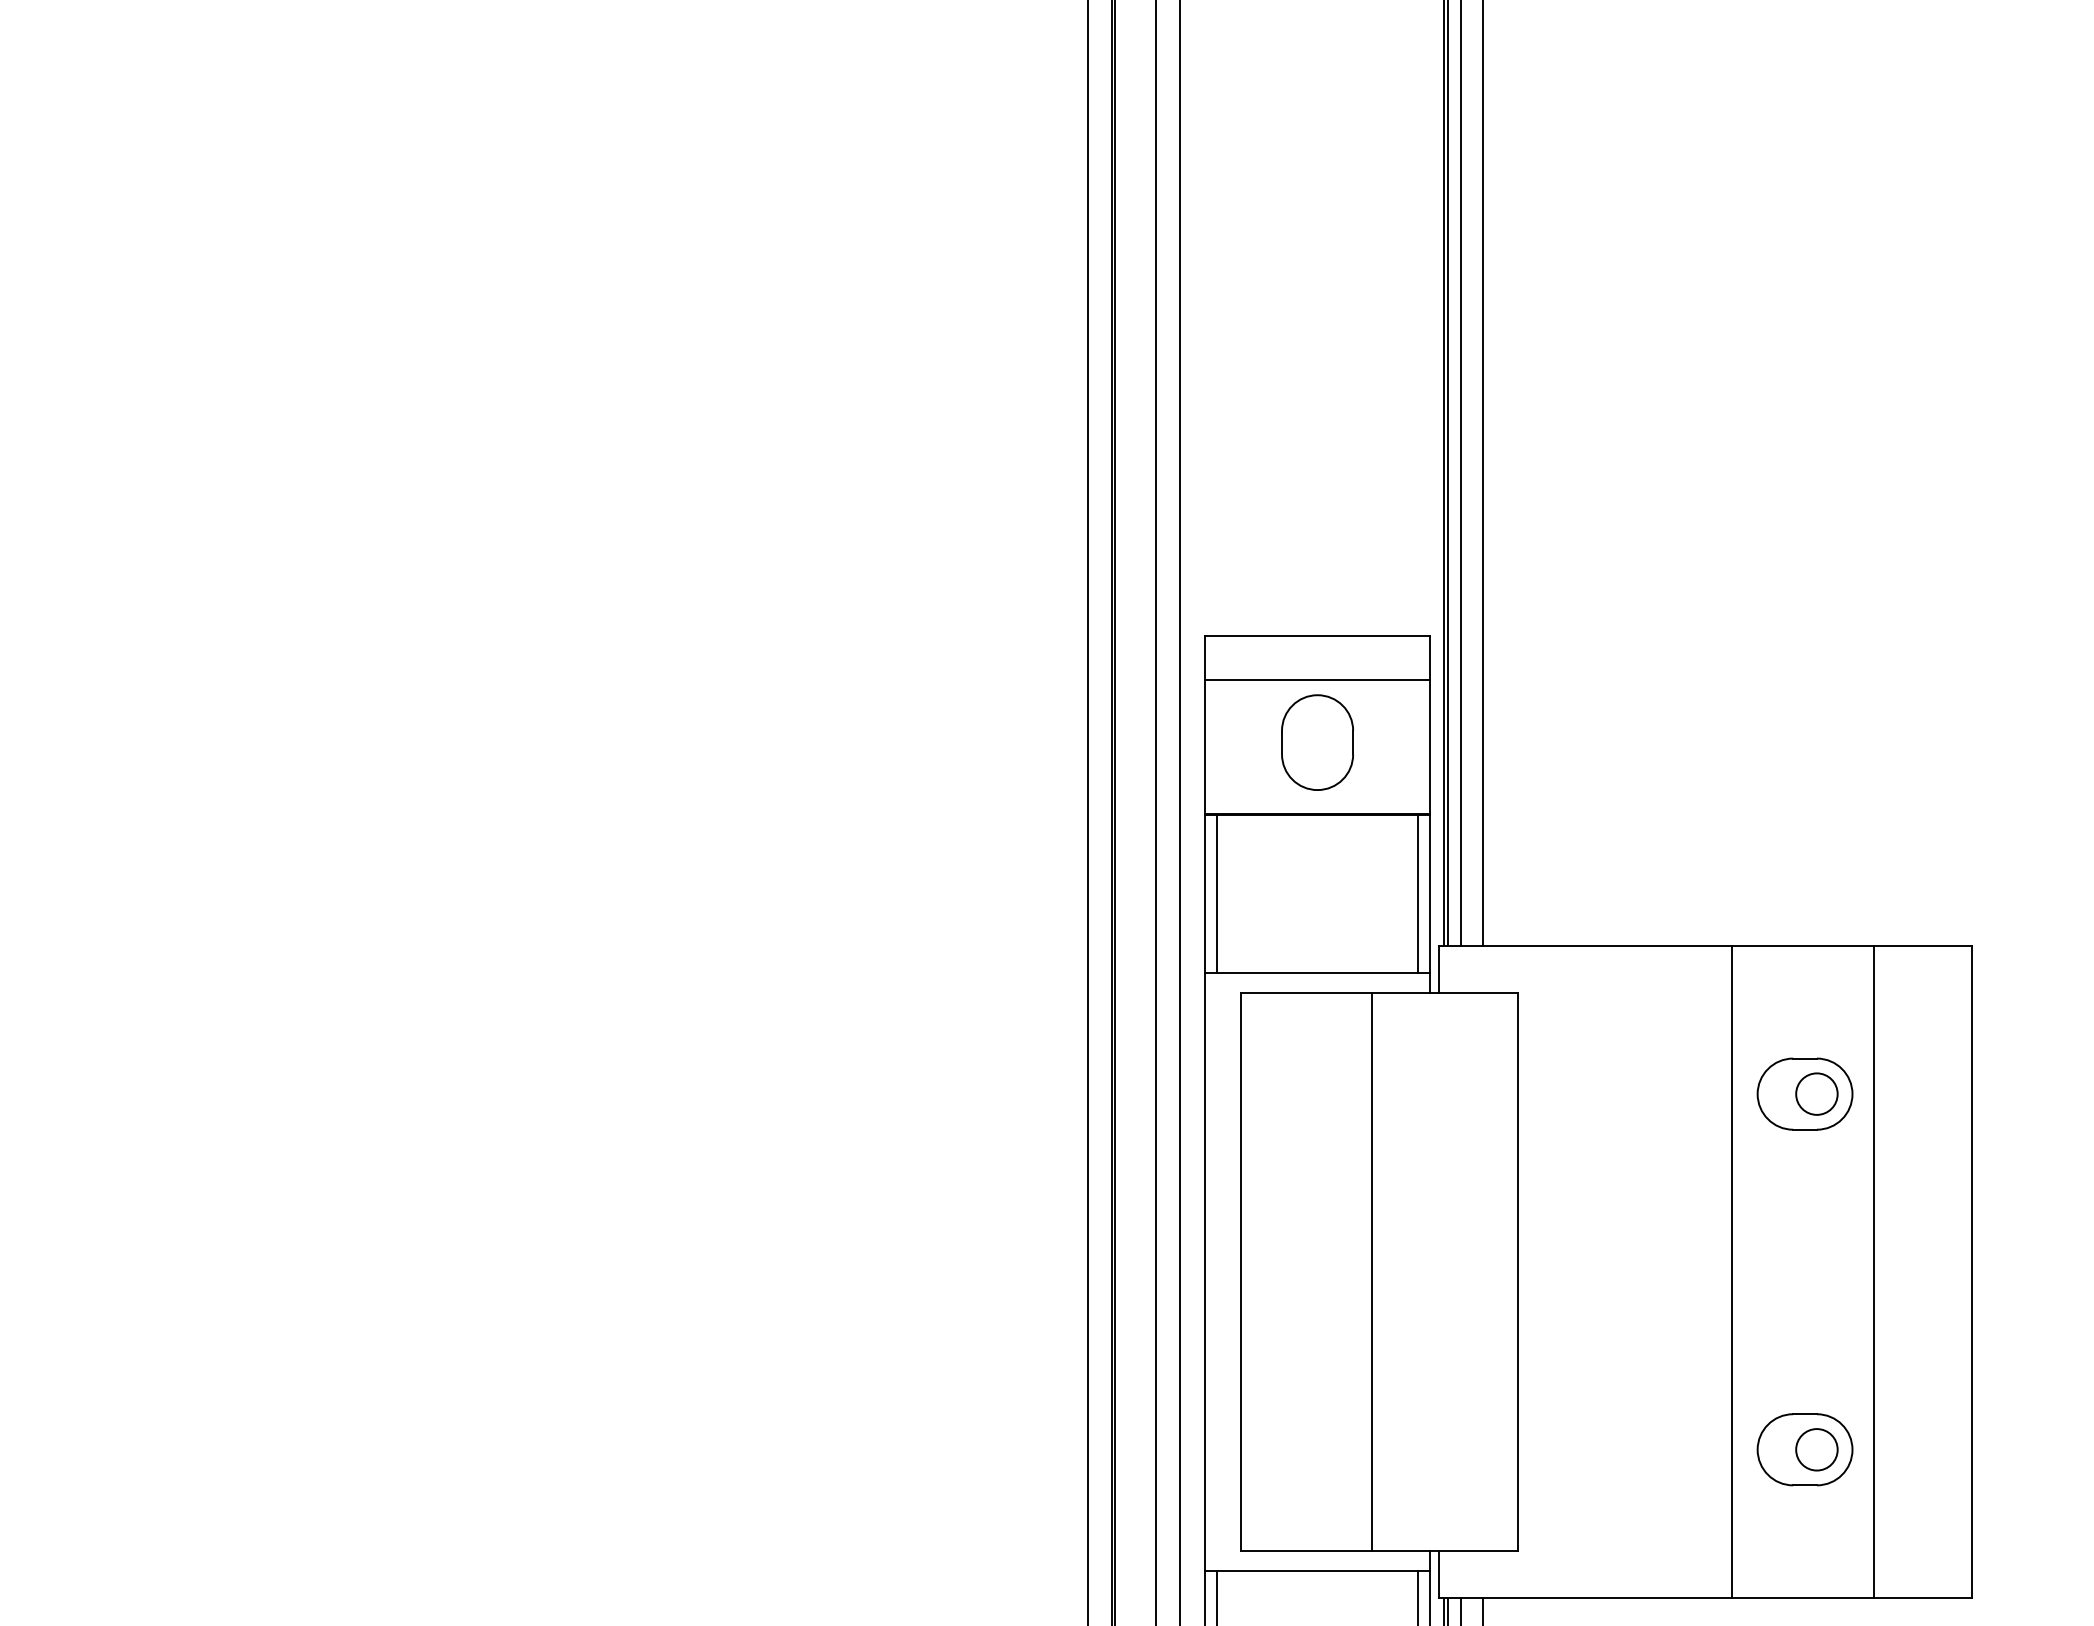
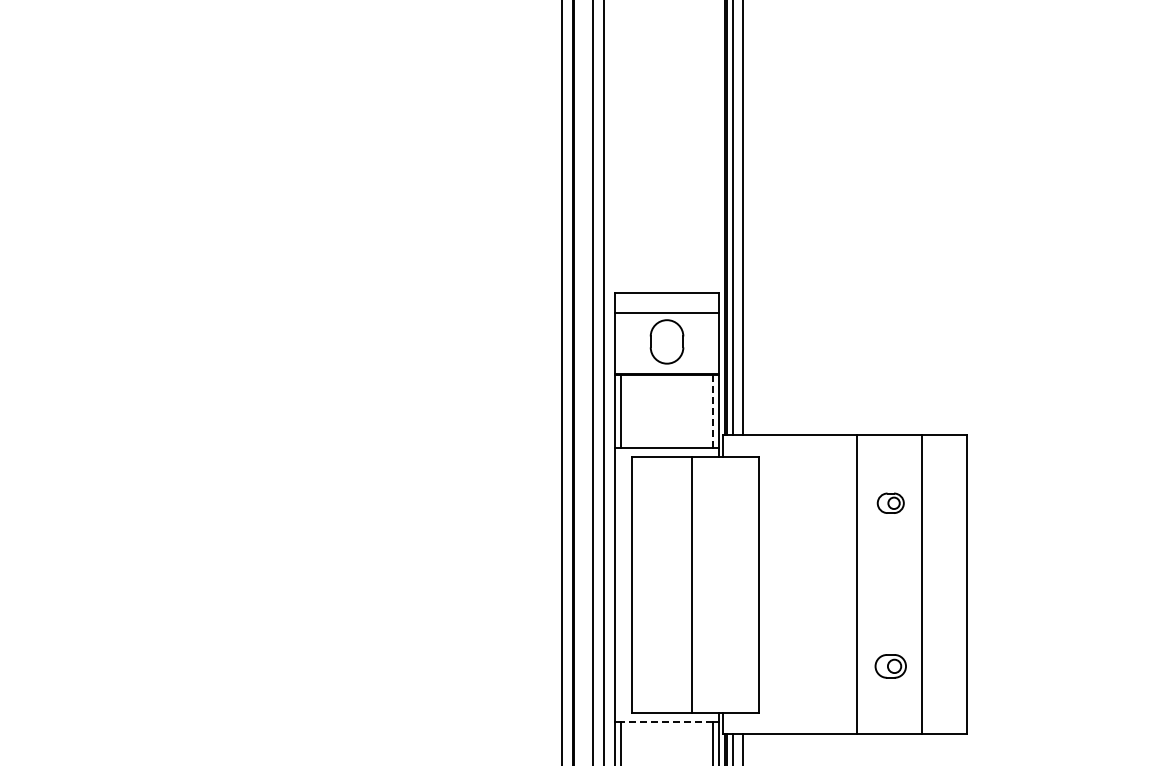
line: (1418, 892) -> (713, 410), solid -> dashed
part: (1804, 1094) -> (890, 503), size x0.6
part: (1804, 1450) -> (890, 666), size x0.7
line: (1316, 1570) -> (666, 721), solid -> dashed

